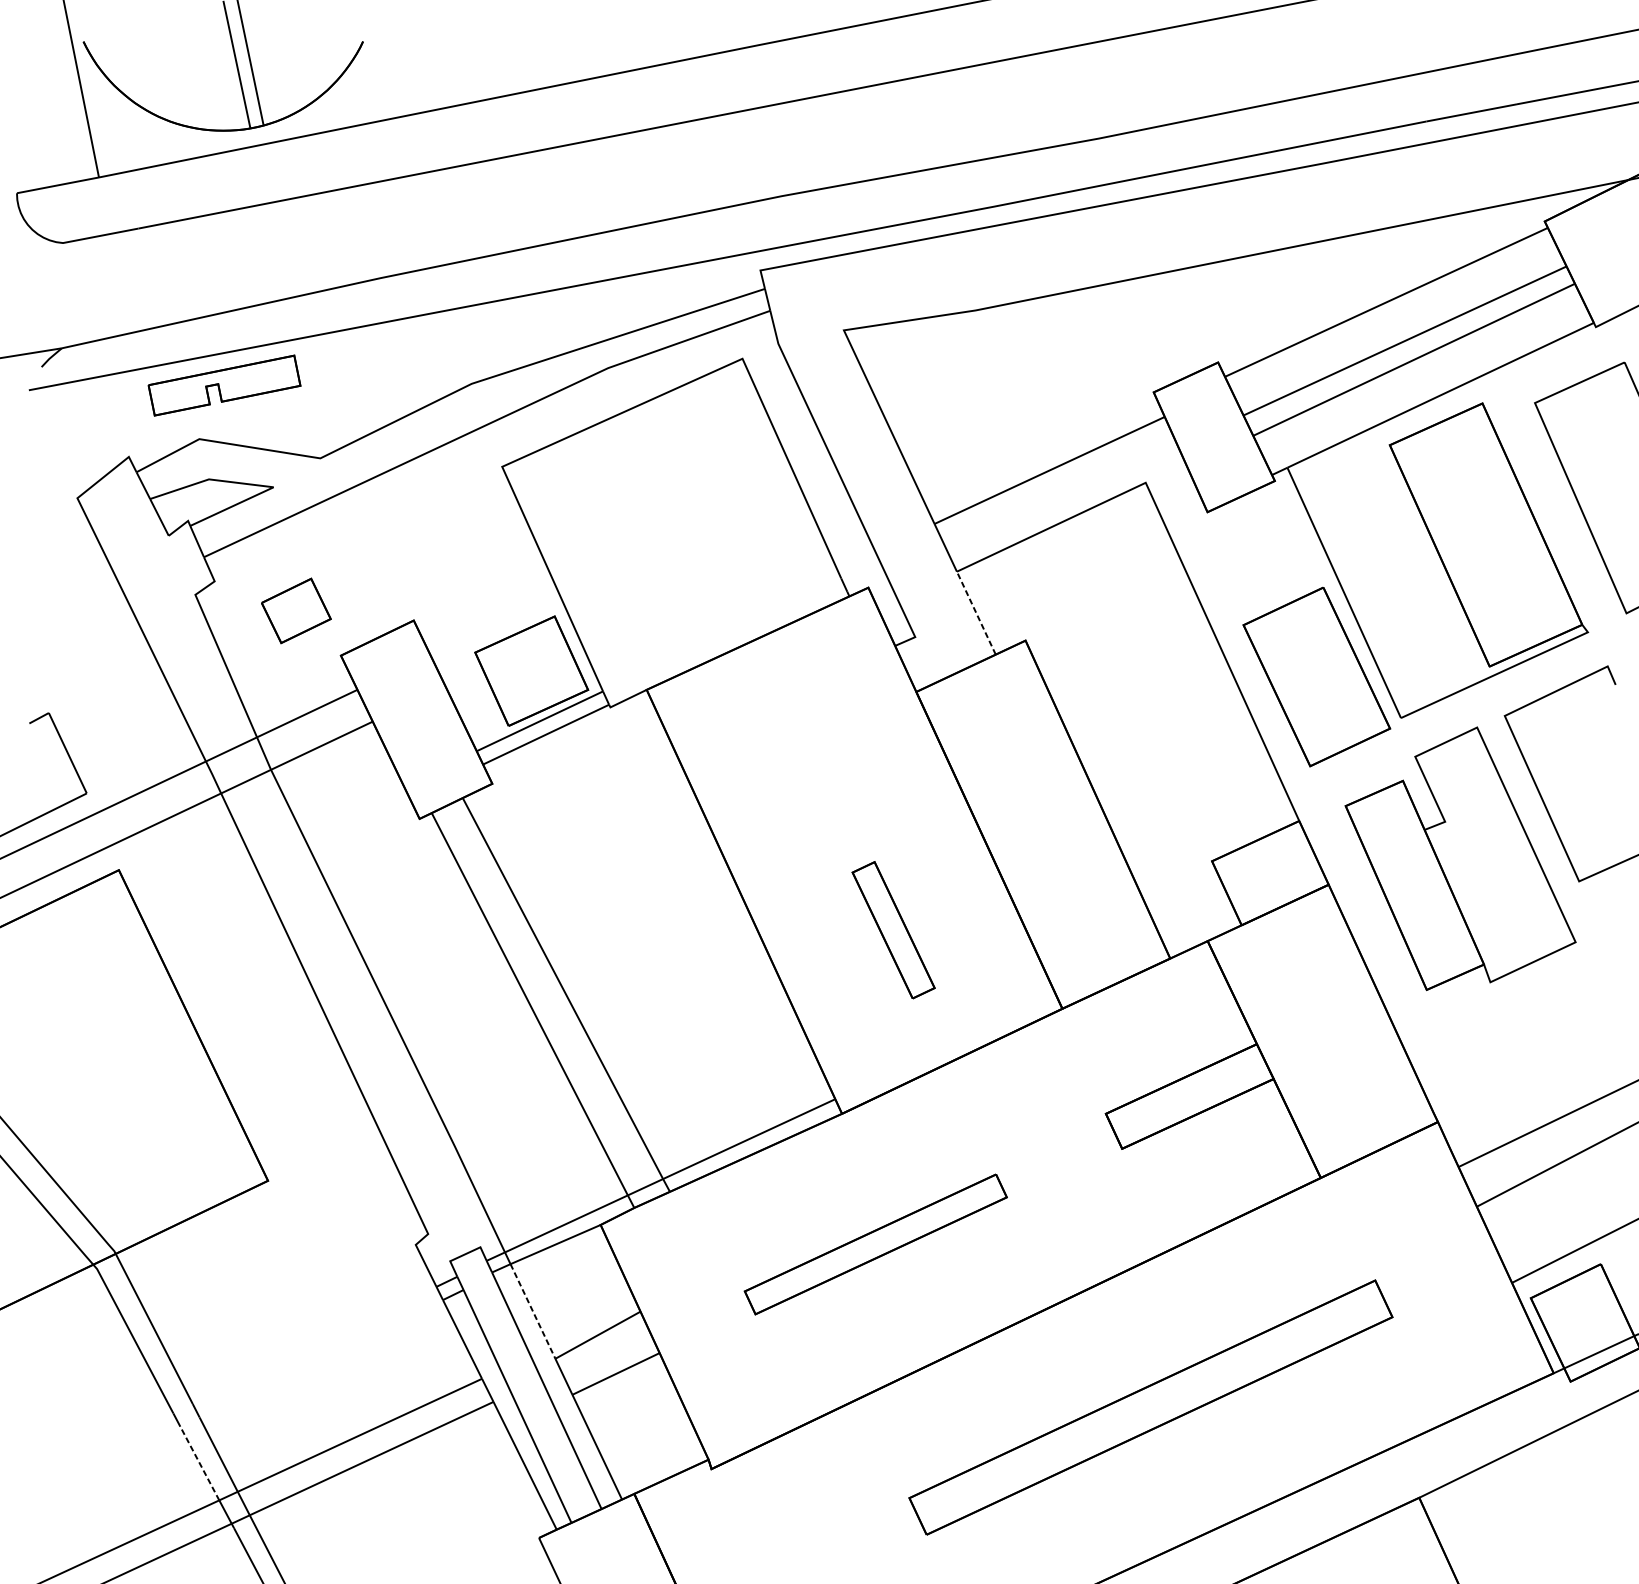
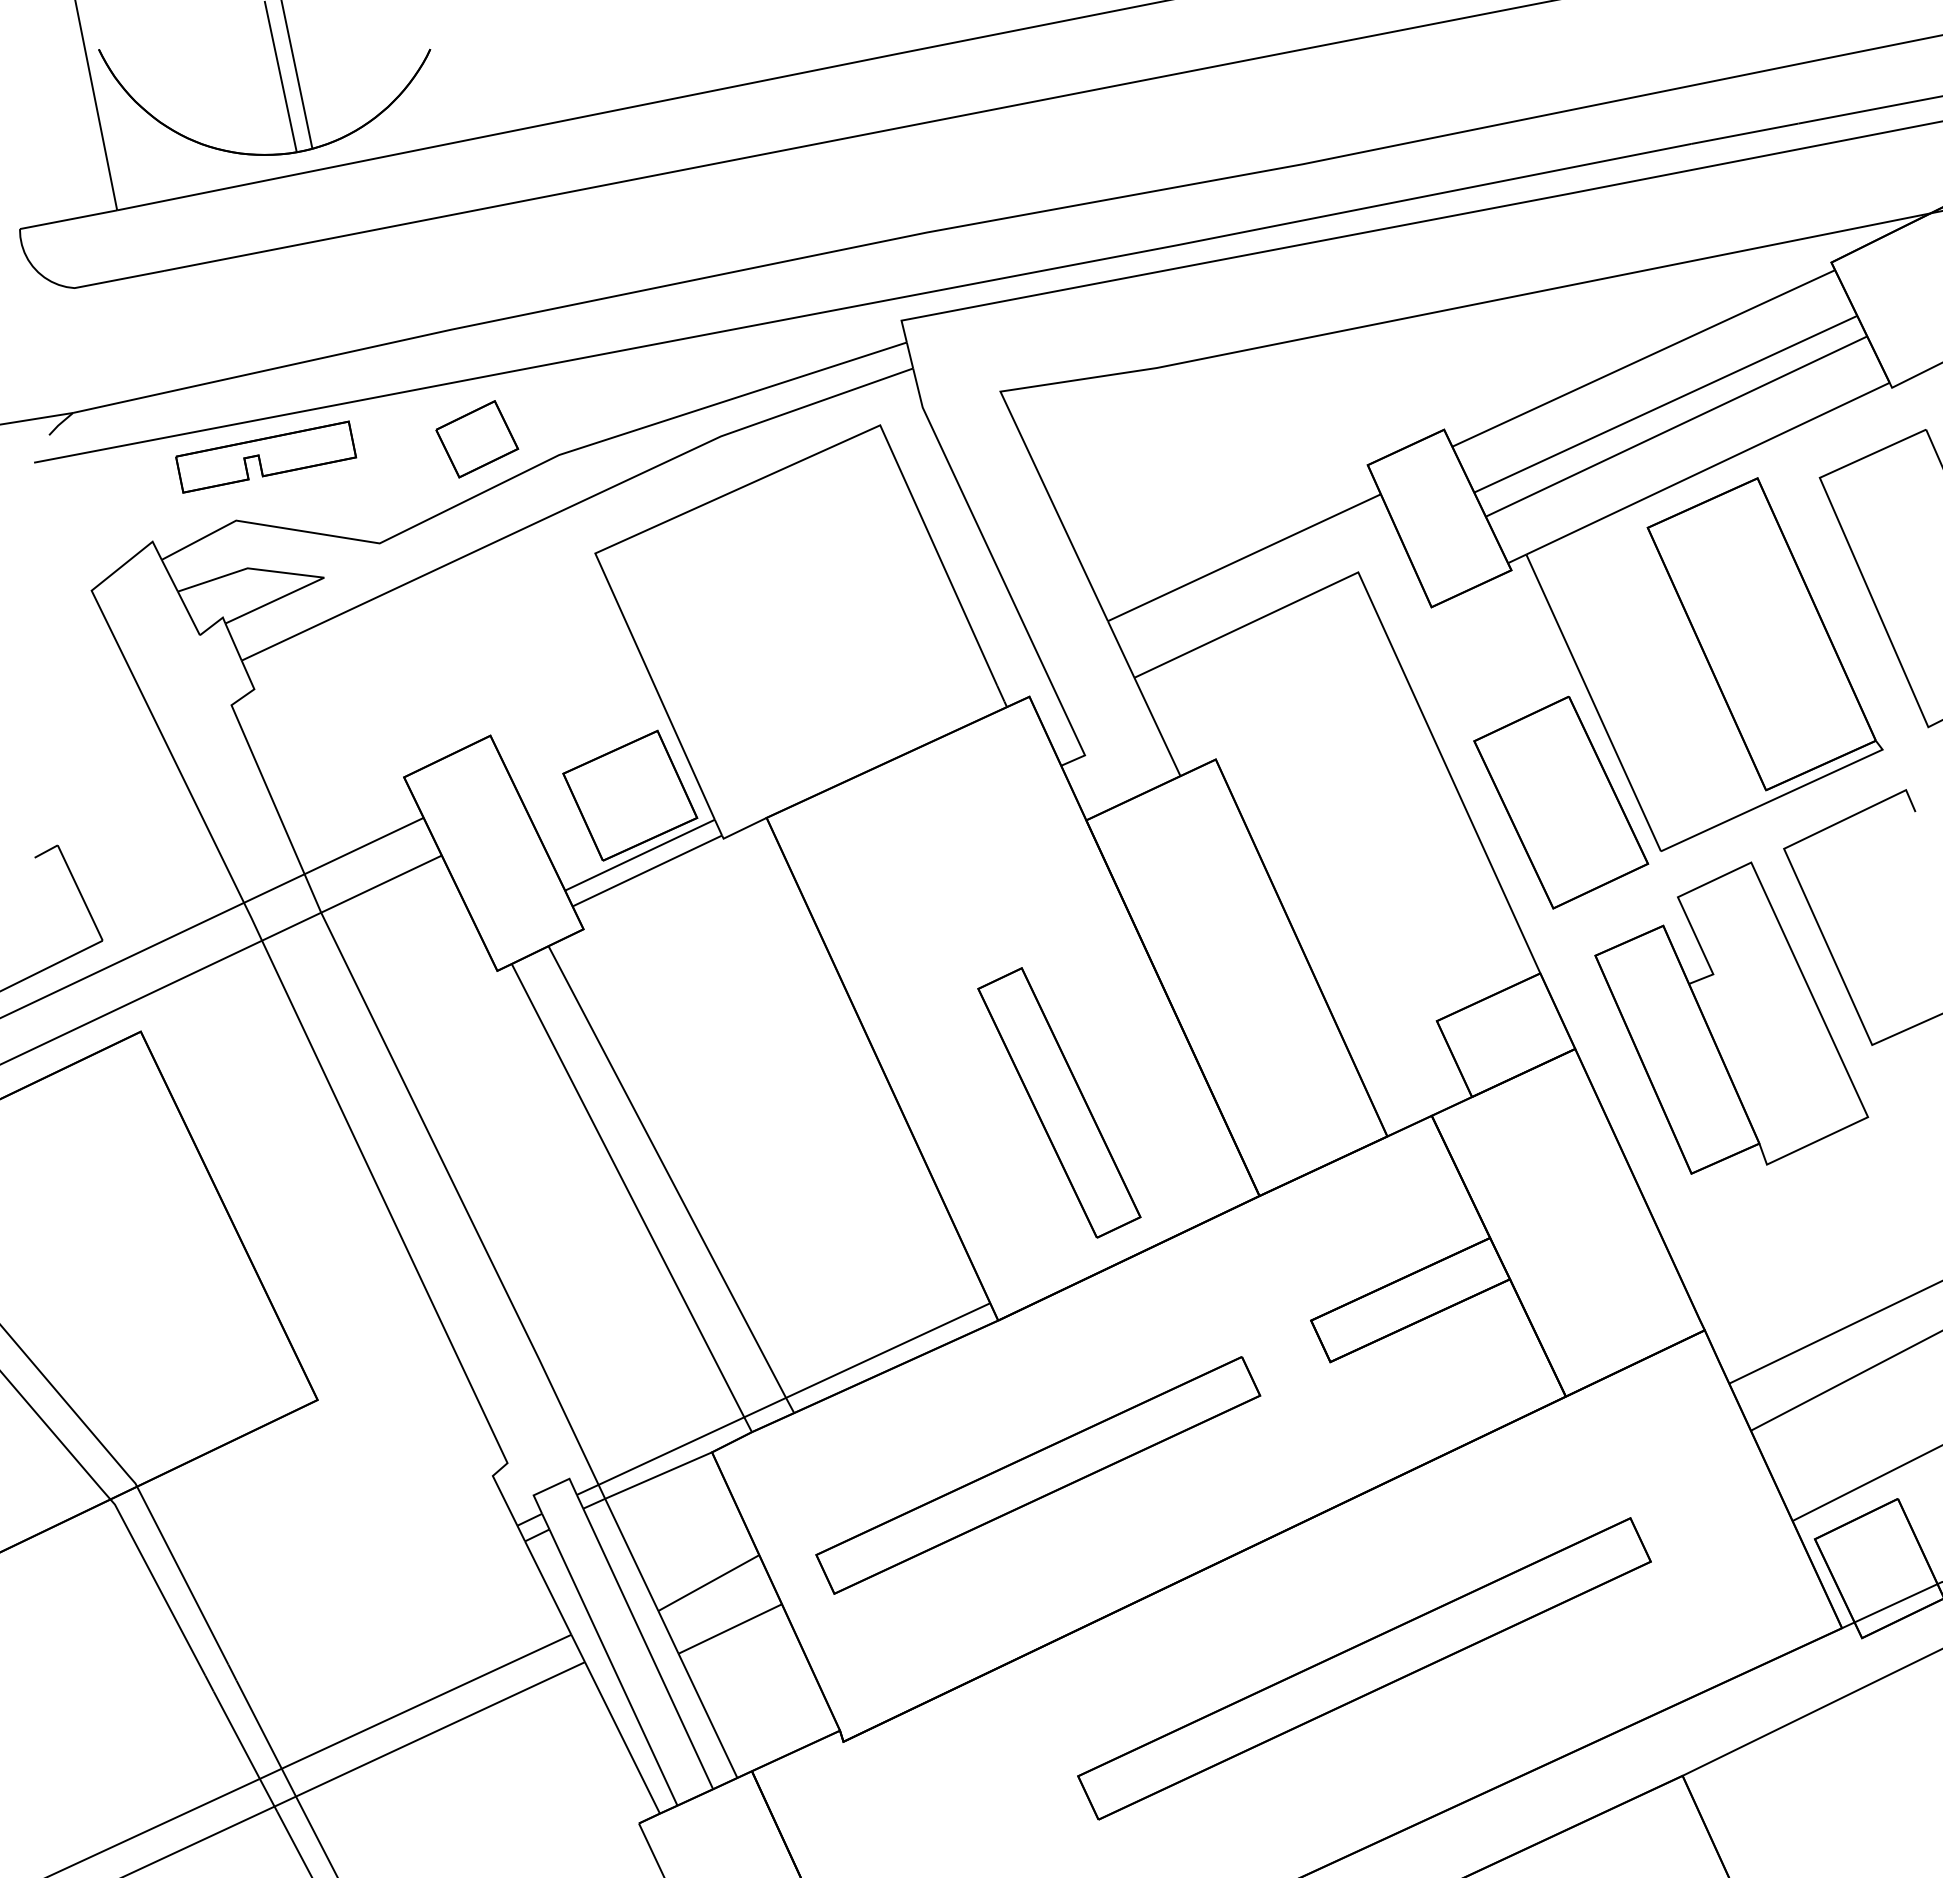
part: (296, 611) -> (477, 439), moved
line: (976, 612) -> (1157, 726), dashed -> solid
part: (893, 929) -> (1059, 1102), size x1.67
part: (876, 1244) -> (1038, 1475), size x1.43
line: (533, 1311) -> (632, 1555), dashed -> solid
line: (199, 1462) -> (236, 1734), dashed -> solid

